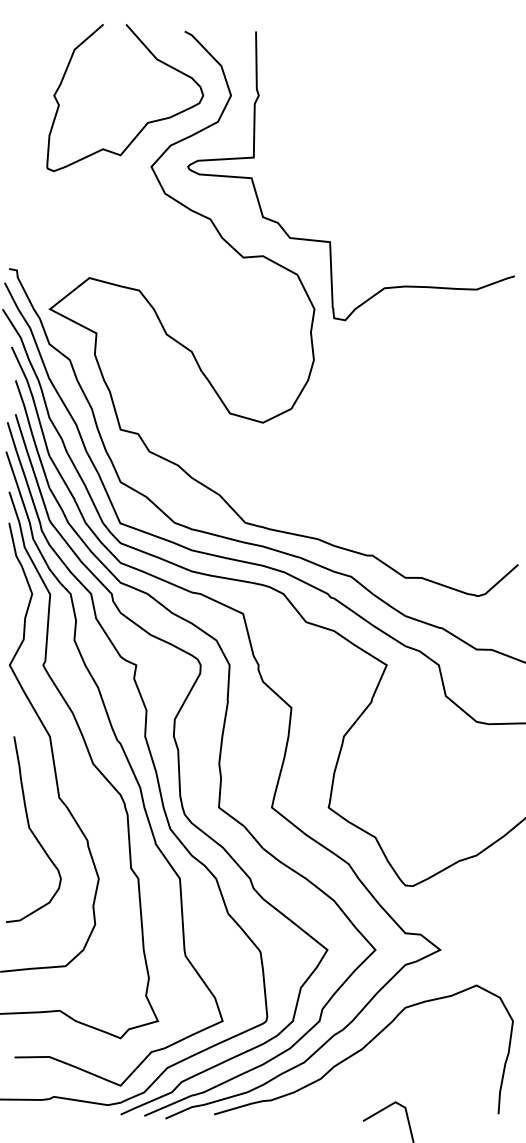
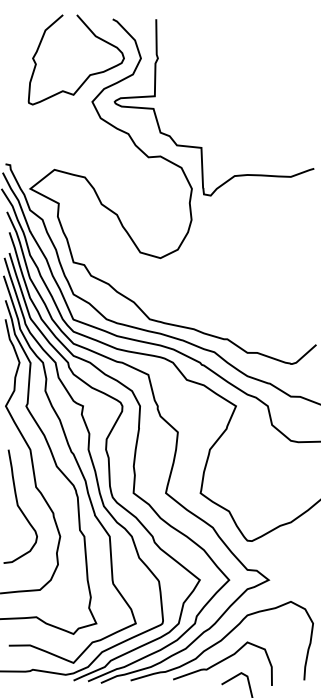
curve: (362, 1084) -> (221, 662), added

